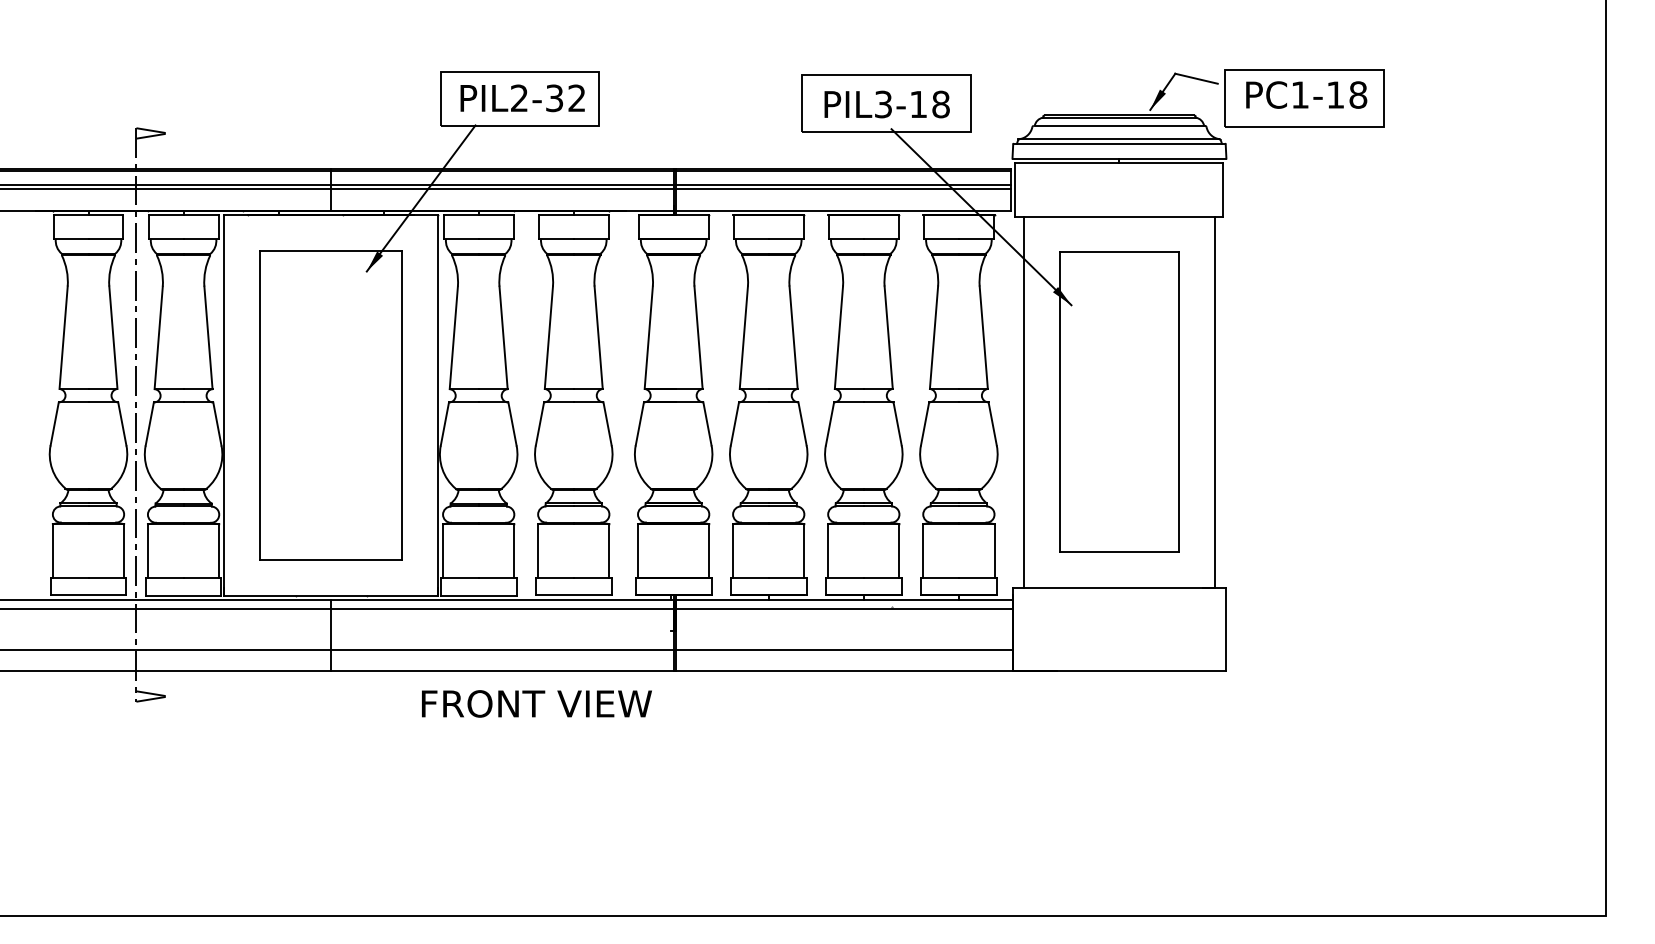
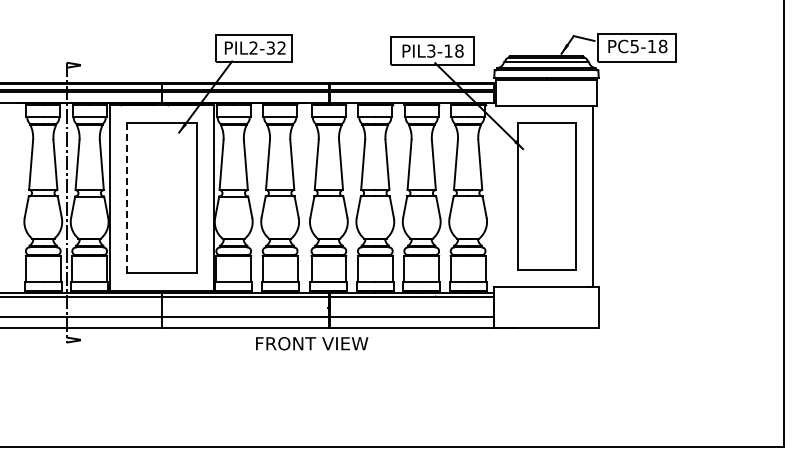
text: (1299, 95) -> (634, 46), PC1-18 -> PC5-18
line: (1025, 402) -> (500, 196), removed
line: (258, 404) -> (126, 197), solid -> dashed
text: (537, 703) -> (312, 343), moved

